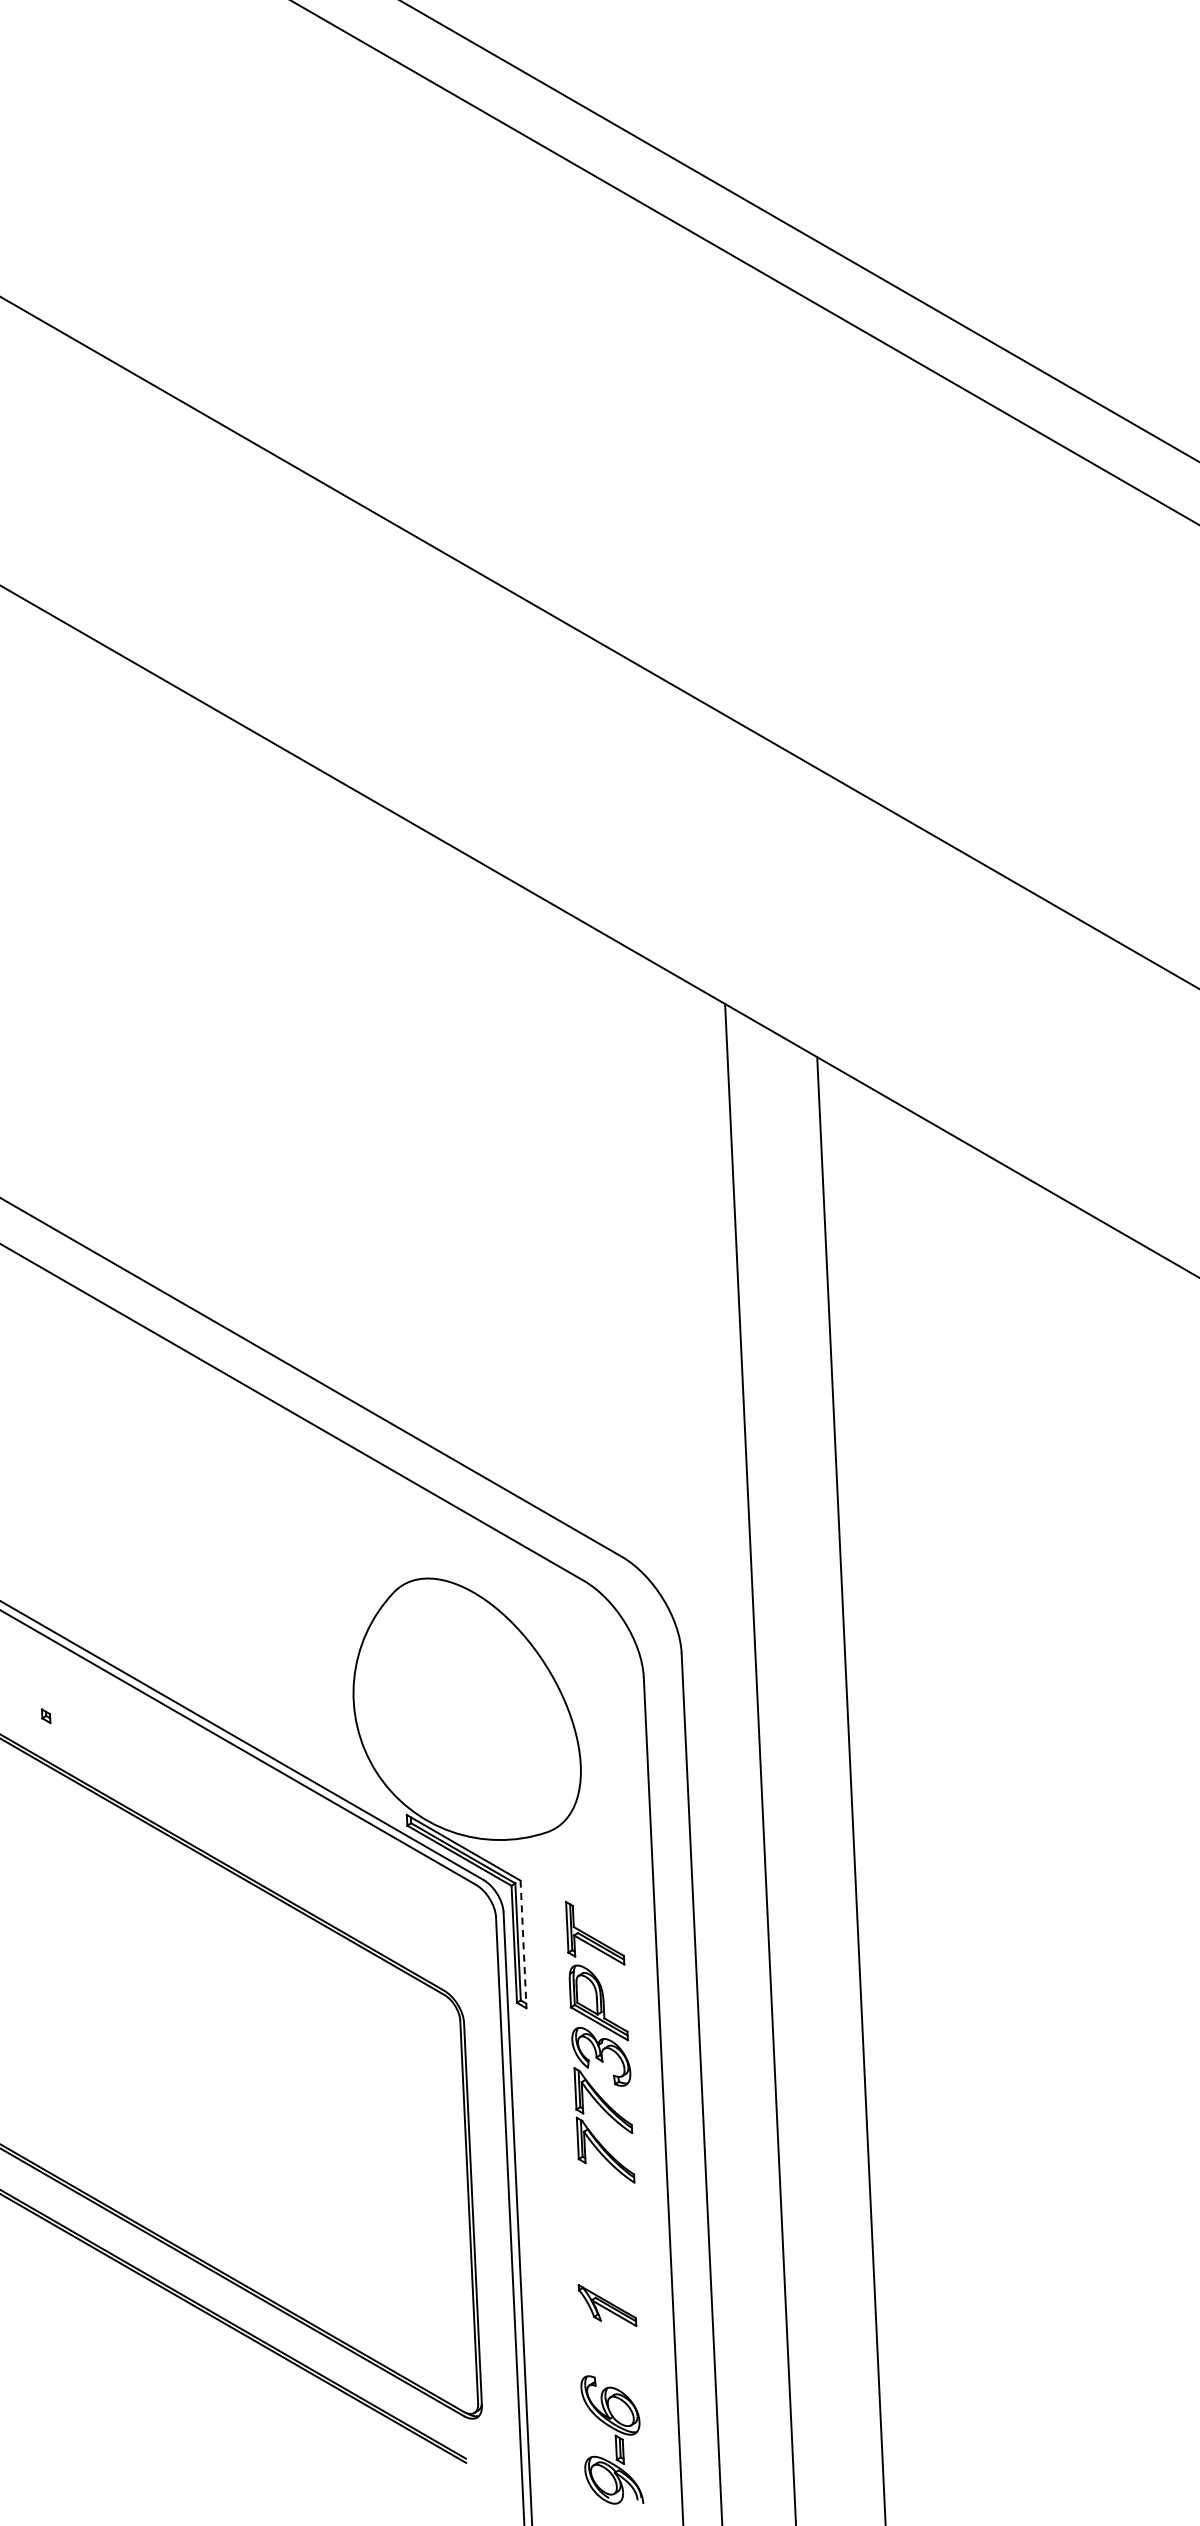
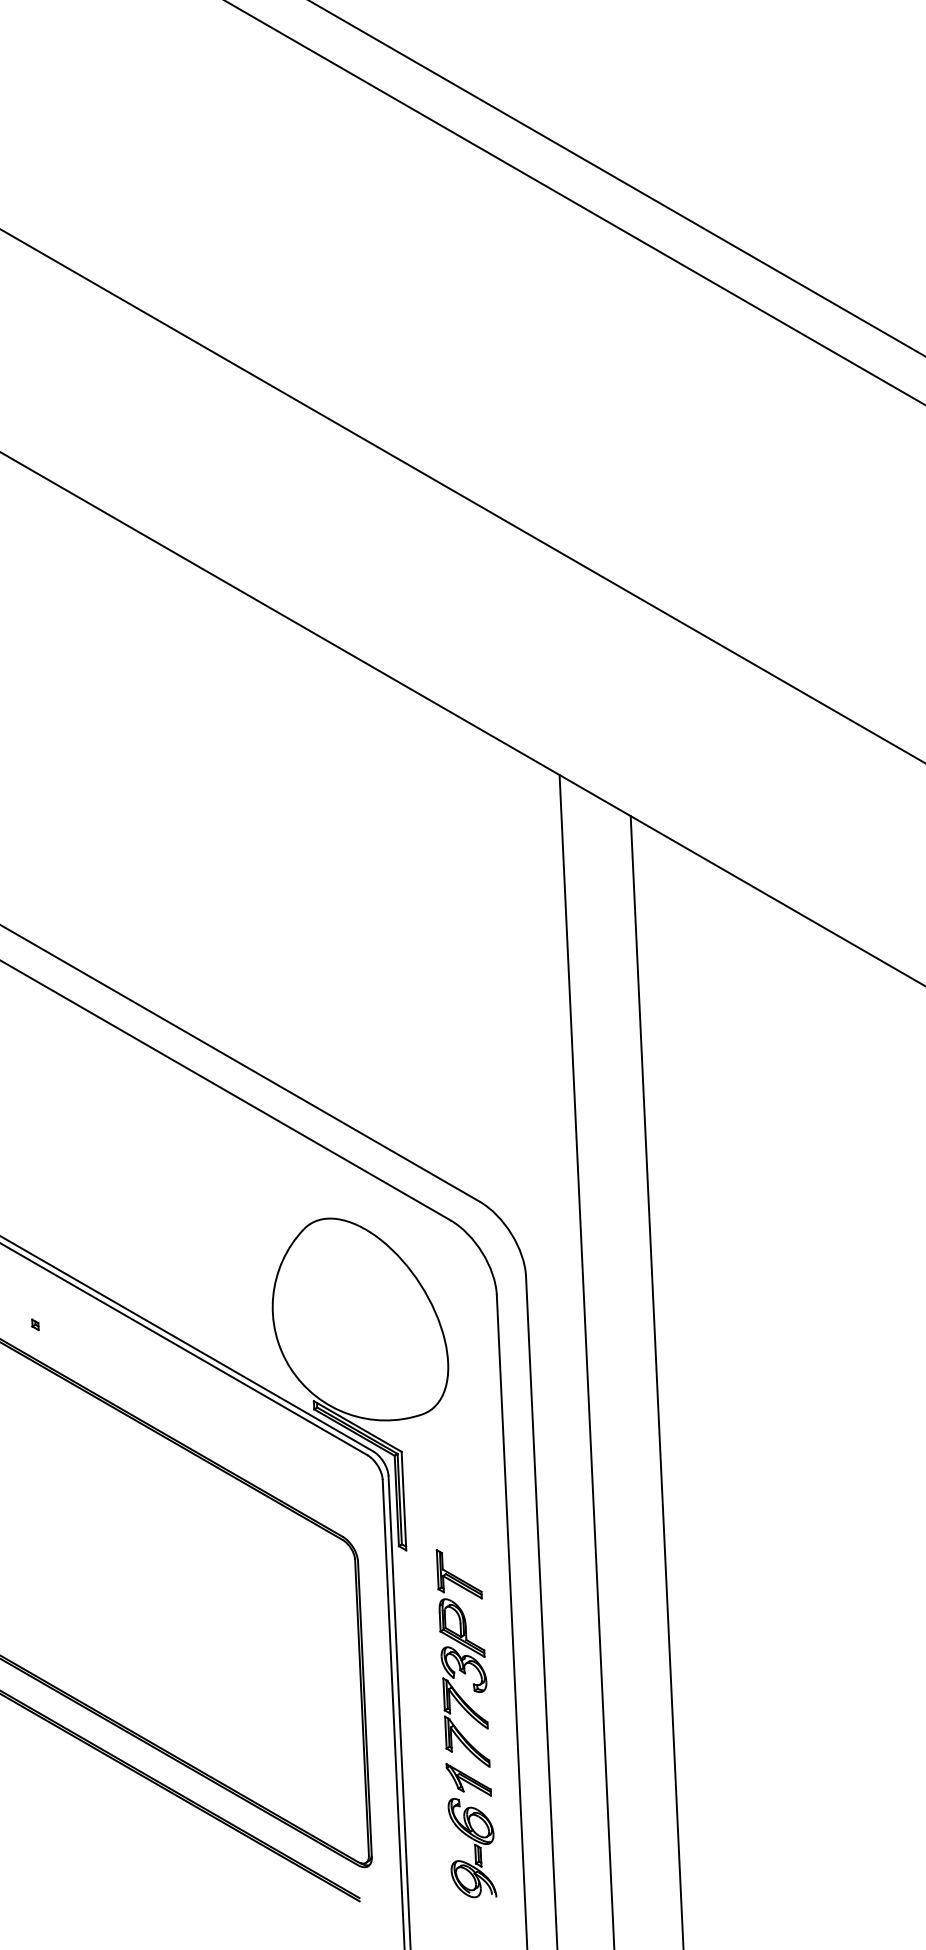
line: (523, 1944) -> (403, 1501), dashed -> solid
part: (600, 2042) -> (463, 1658), moved
part: (612, 2439) -> (472, 1847), moved

